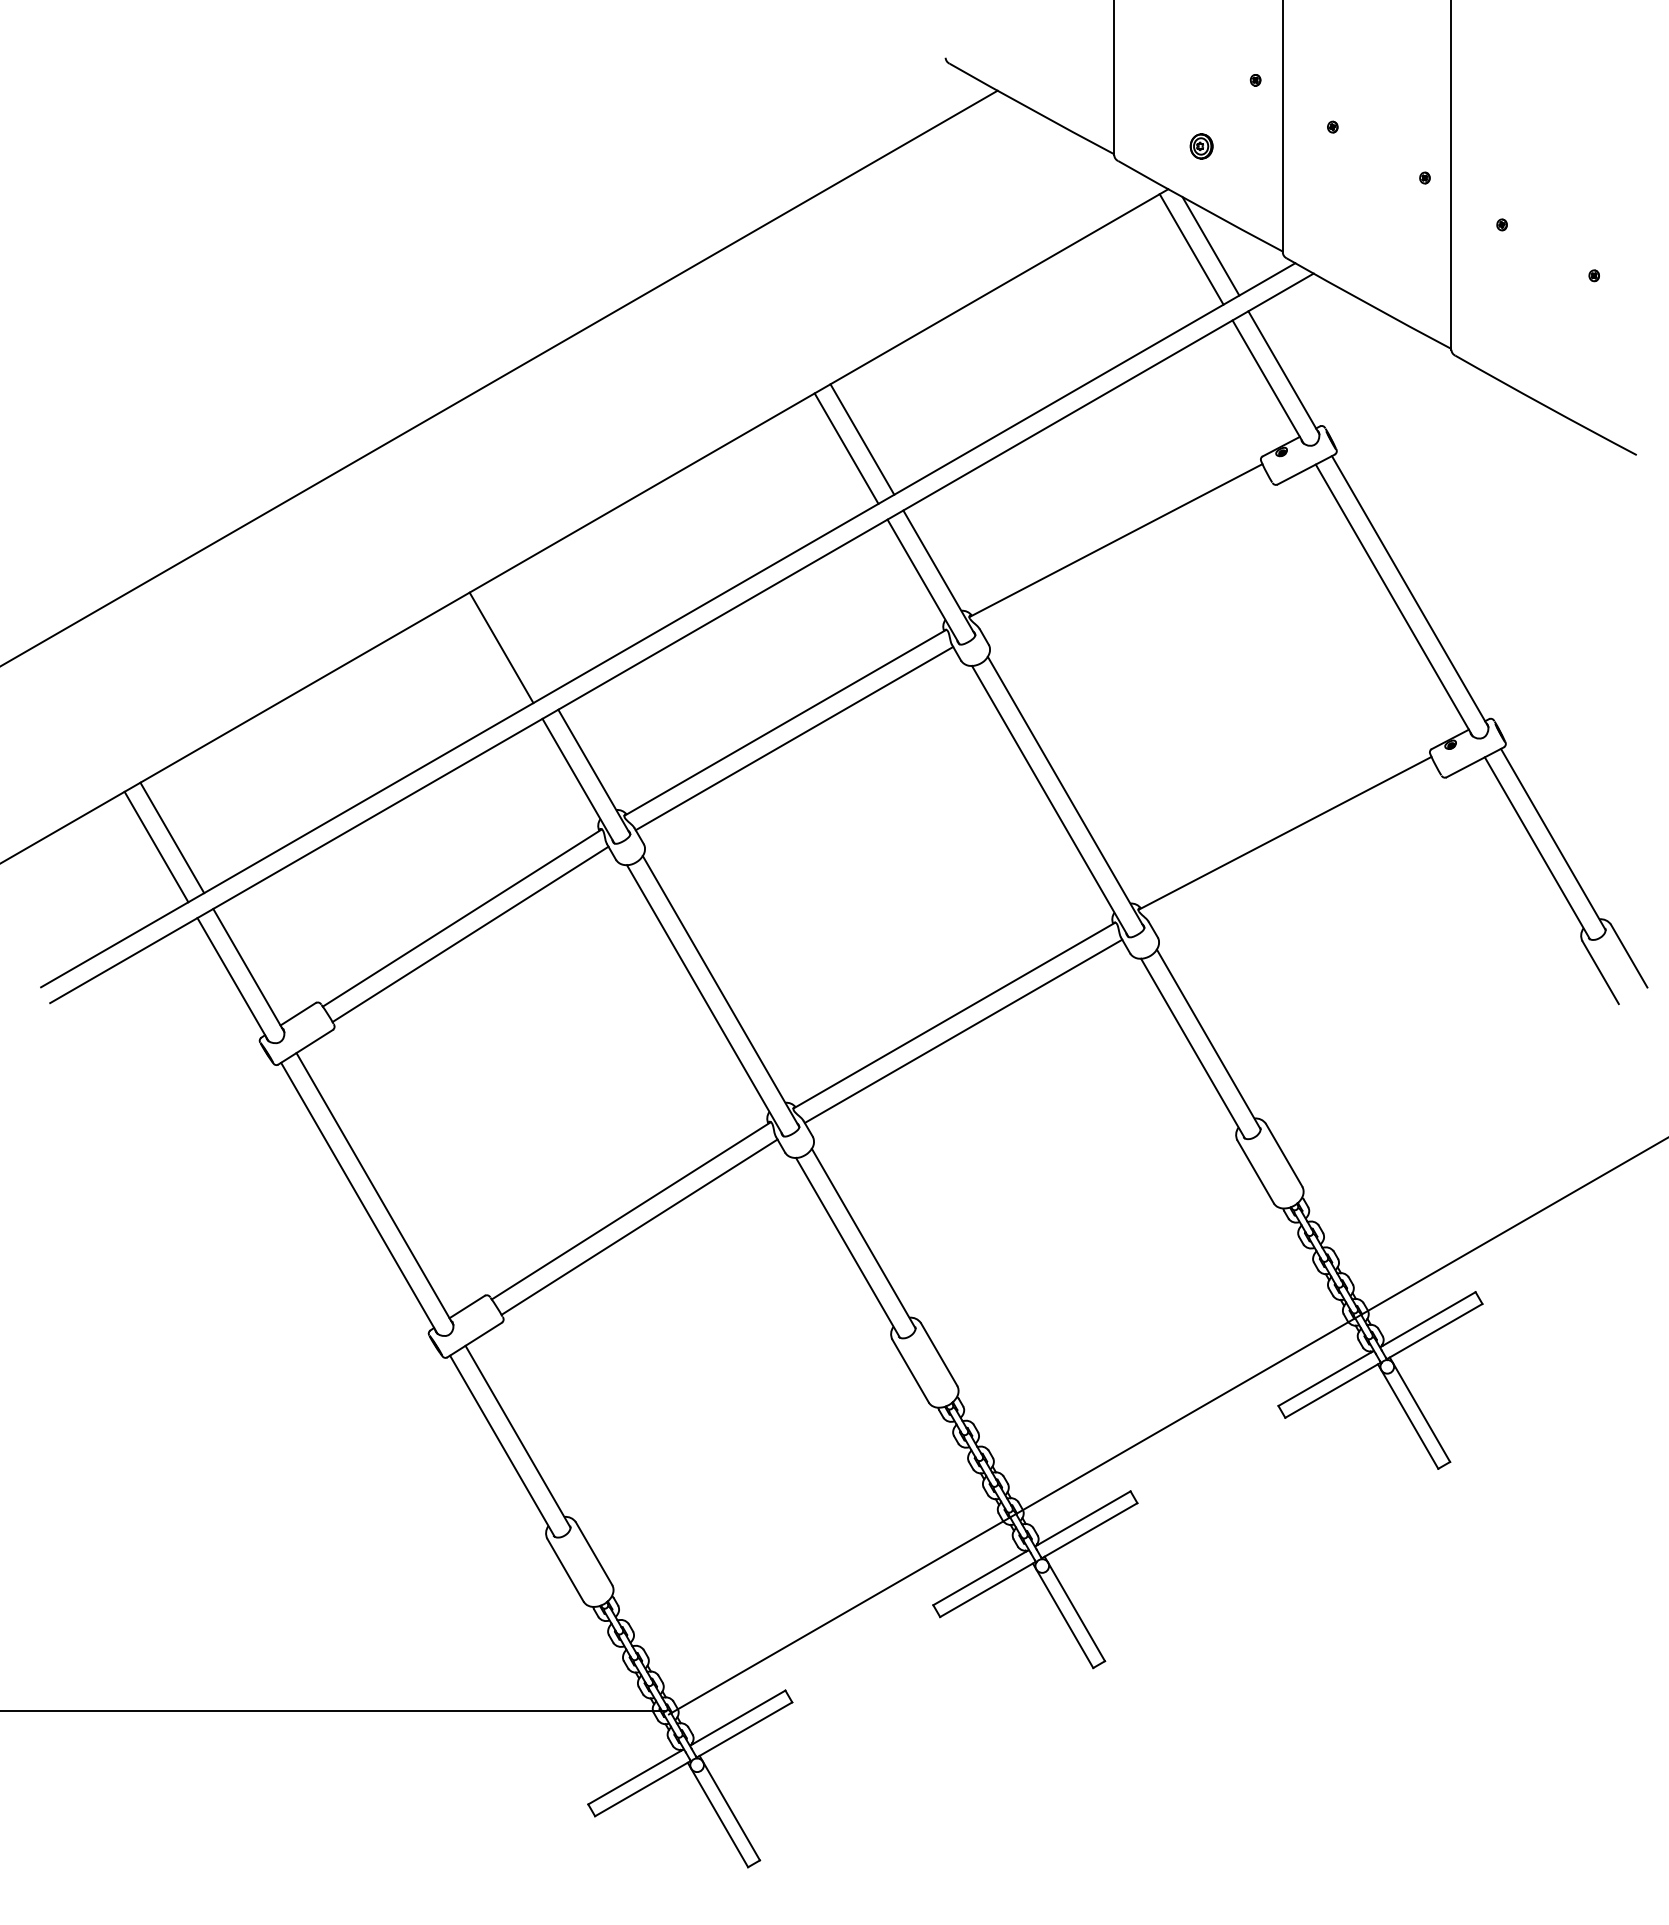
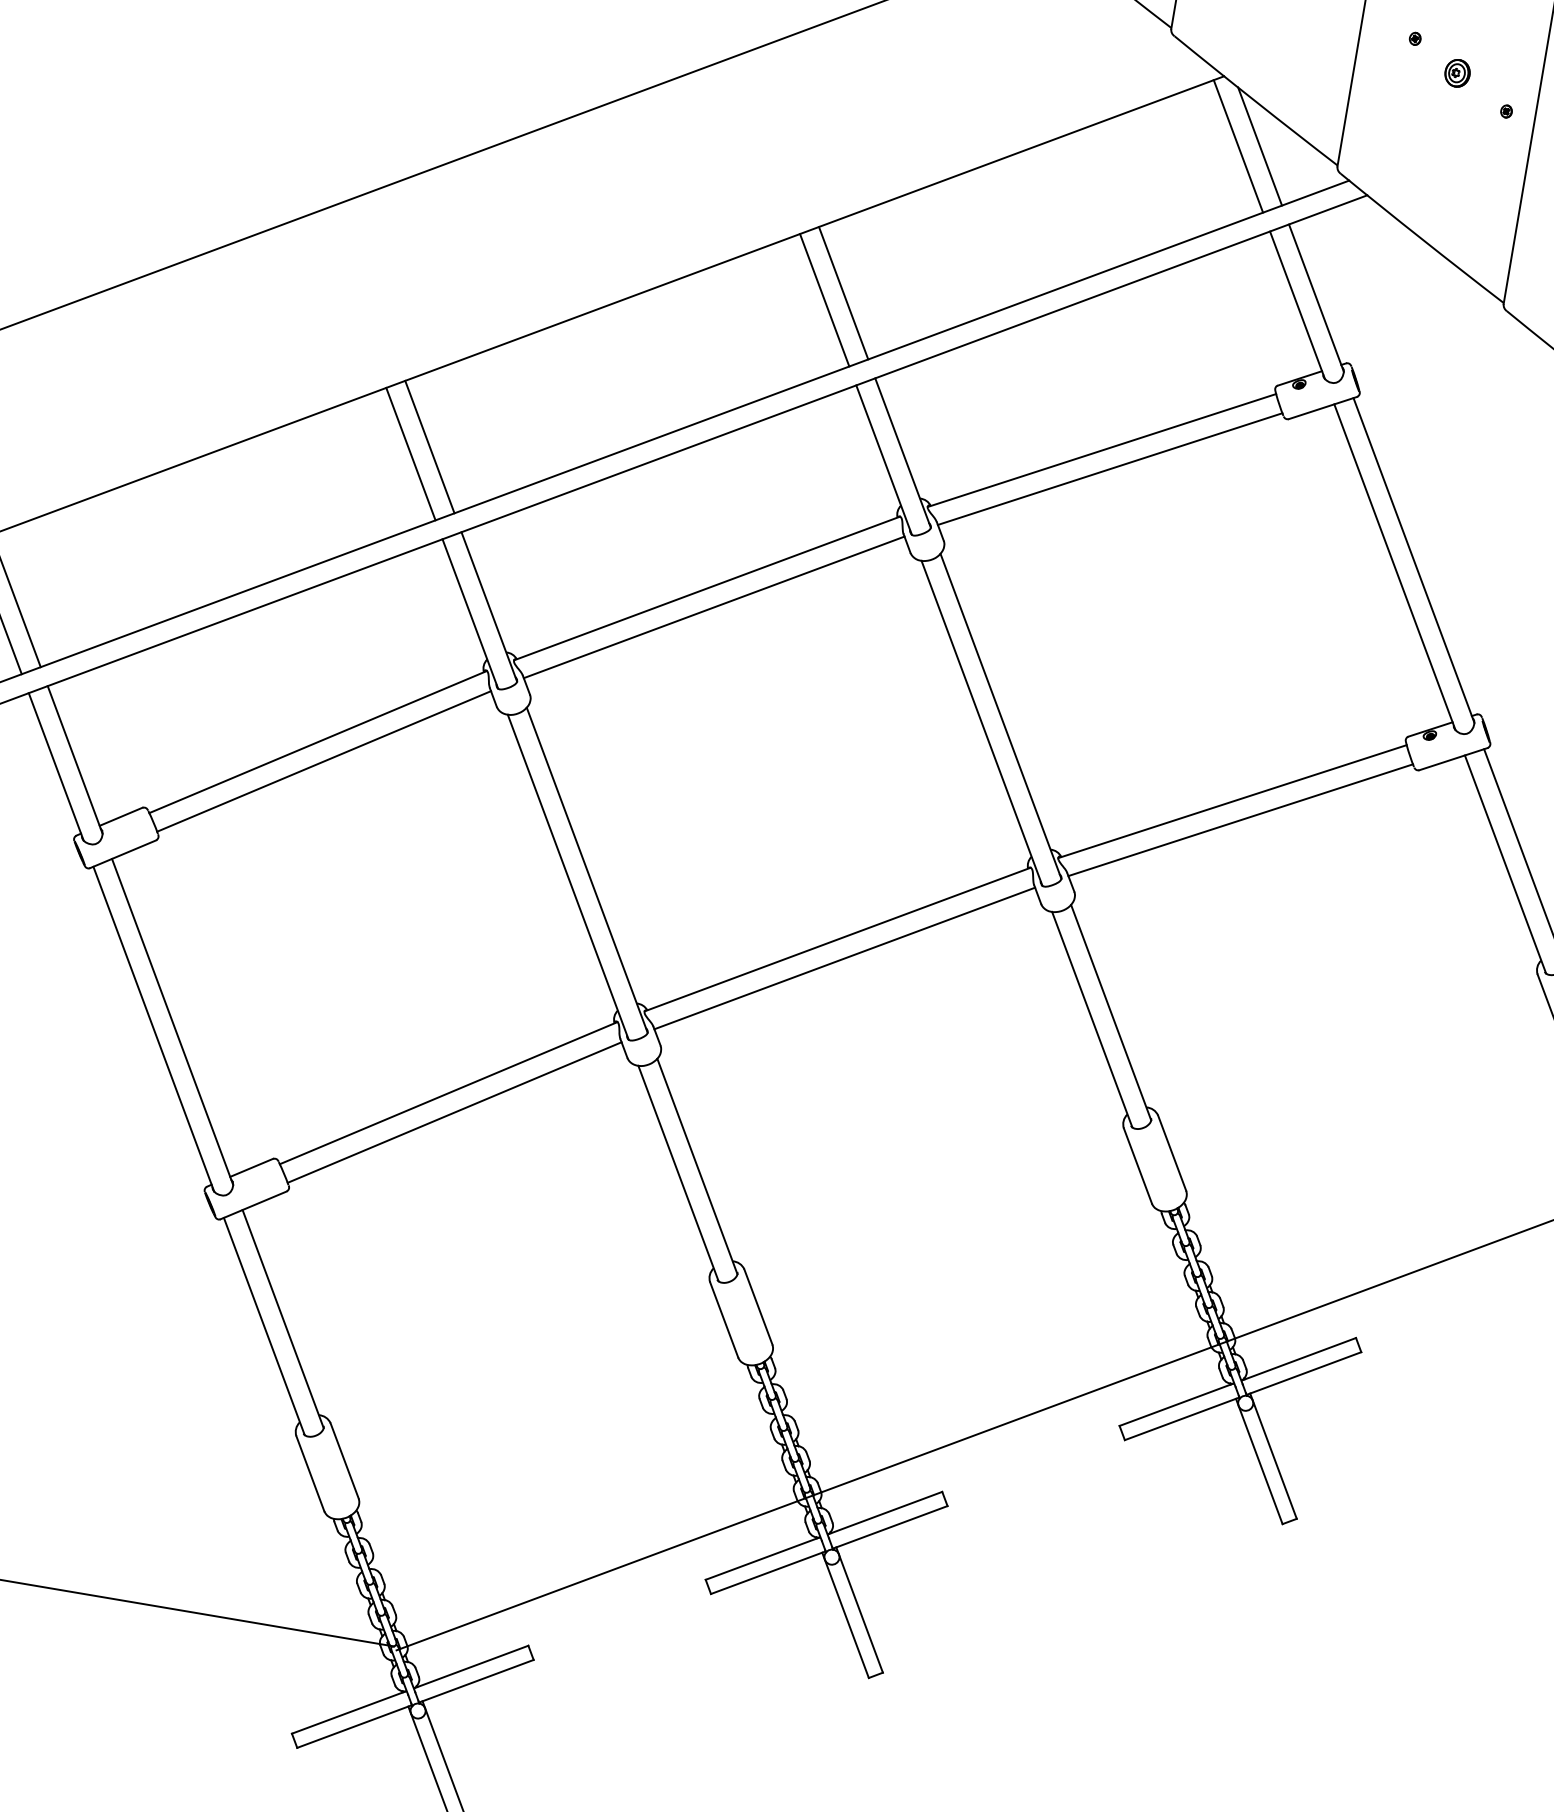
part: (1201, 146) -> (1457, 73), moved
line: (1125, 555) -> (1109, 468), added
line: (517, 638) -> (430, 446), added
line: (1295, 848) -> (1241, 820), added

